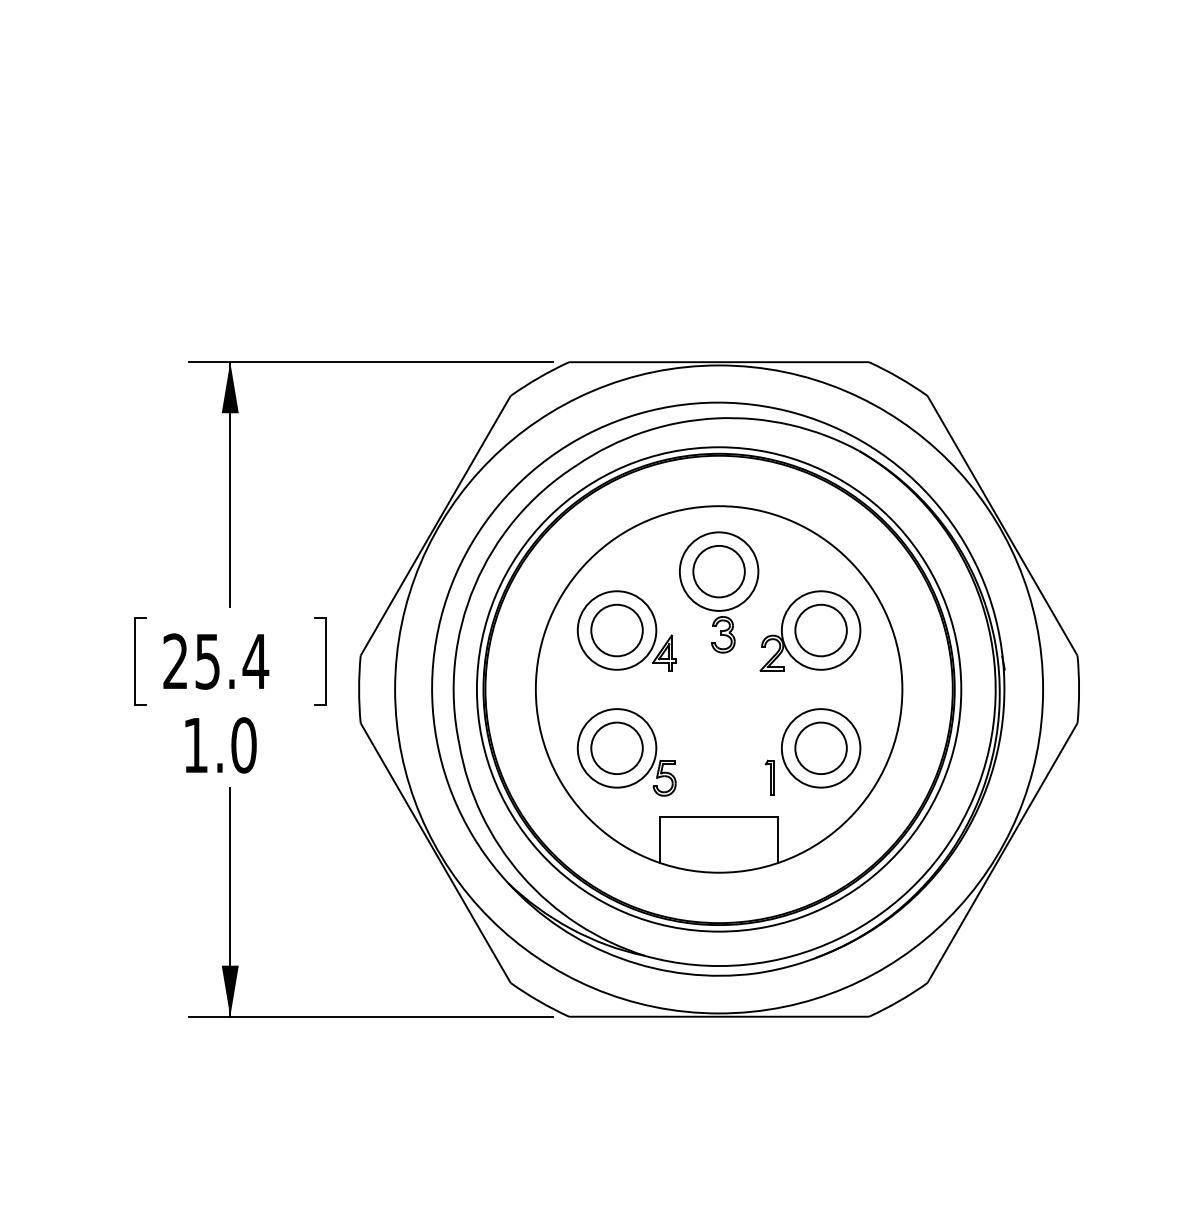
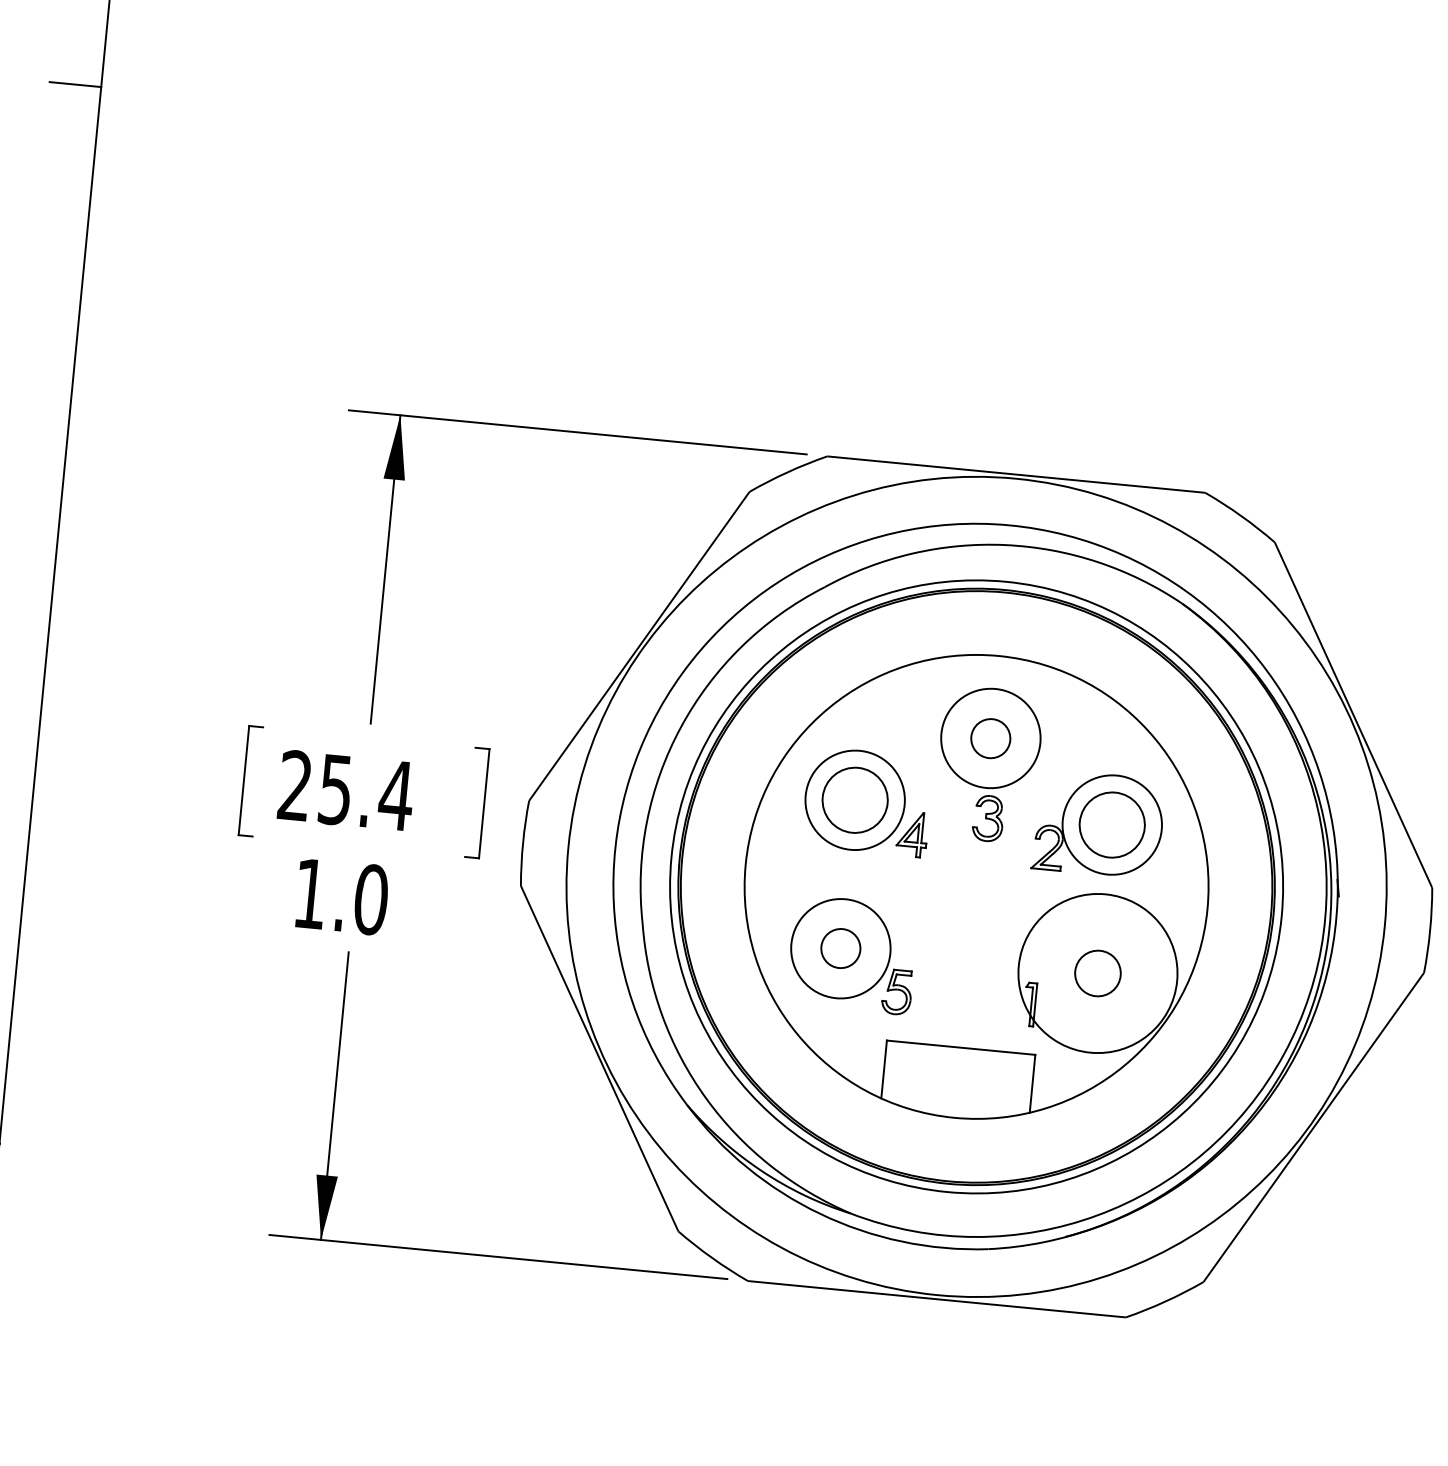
circle: (718, 571) -> (990, 738), size x0.6
circle: (616, 747) -> (840, 947), size x0.6
circle: (820, 748) -> (1097, 973), size x0.7
circle: (820, 748) -> (1097, 973), size x1.6

